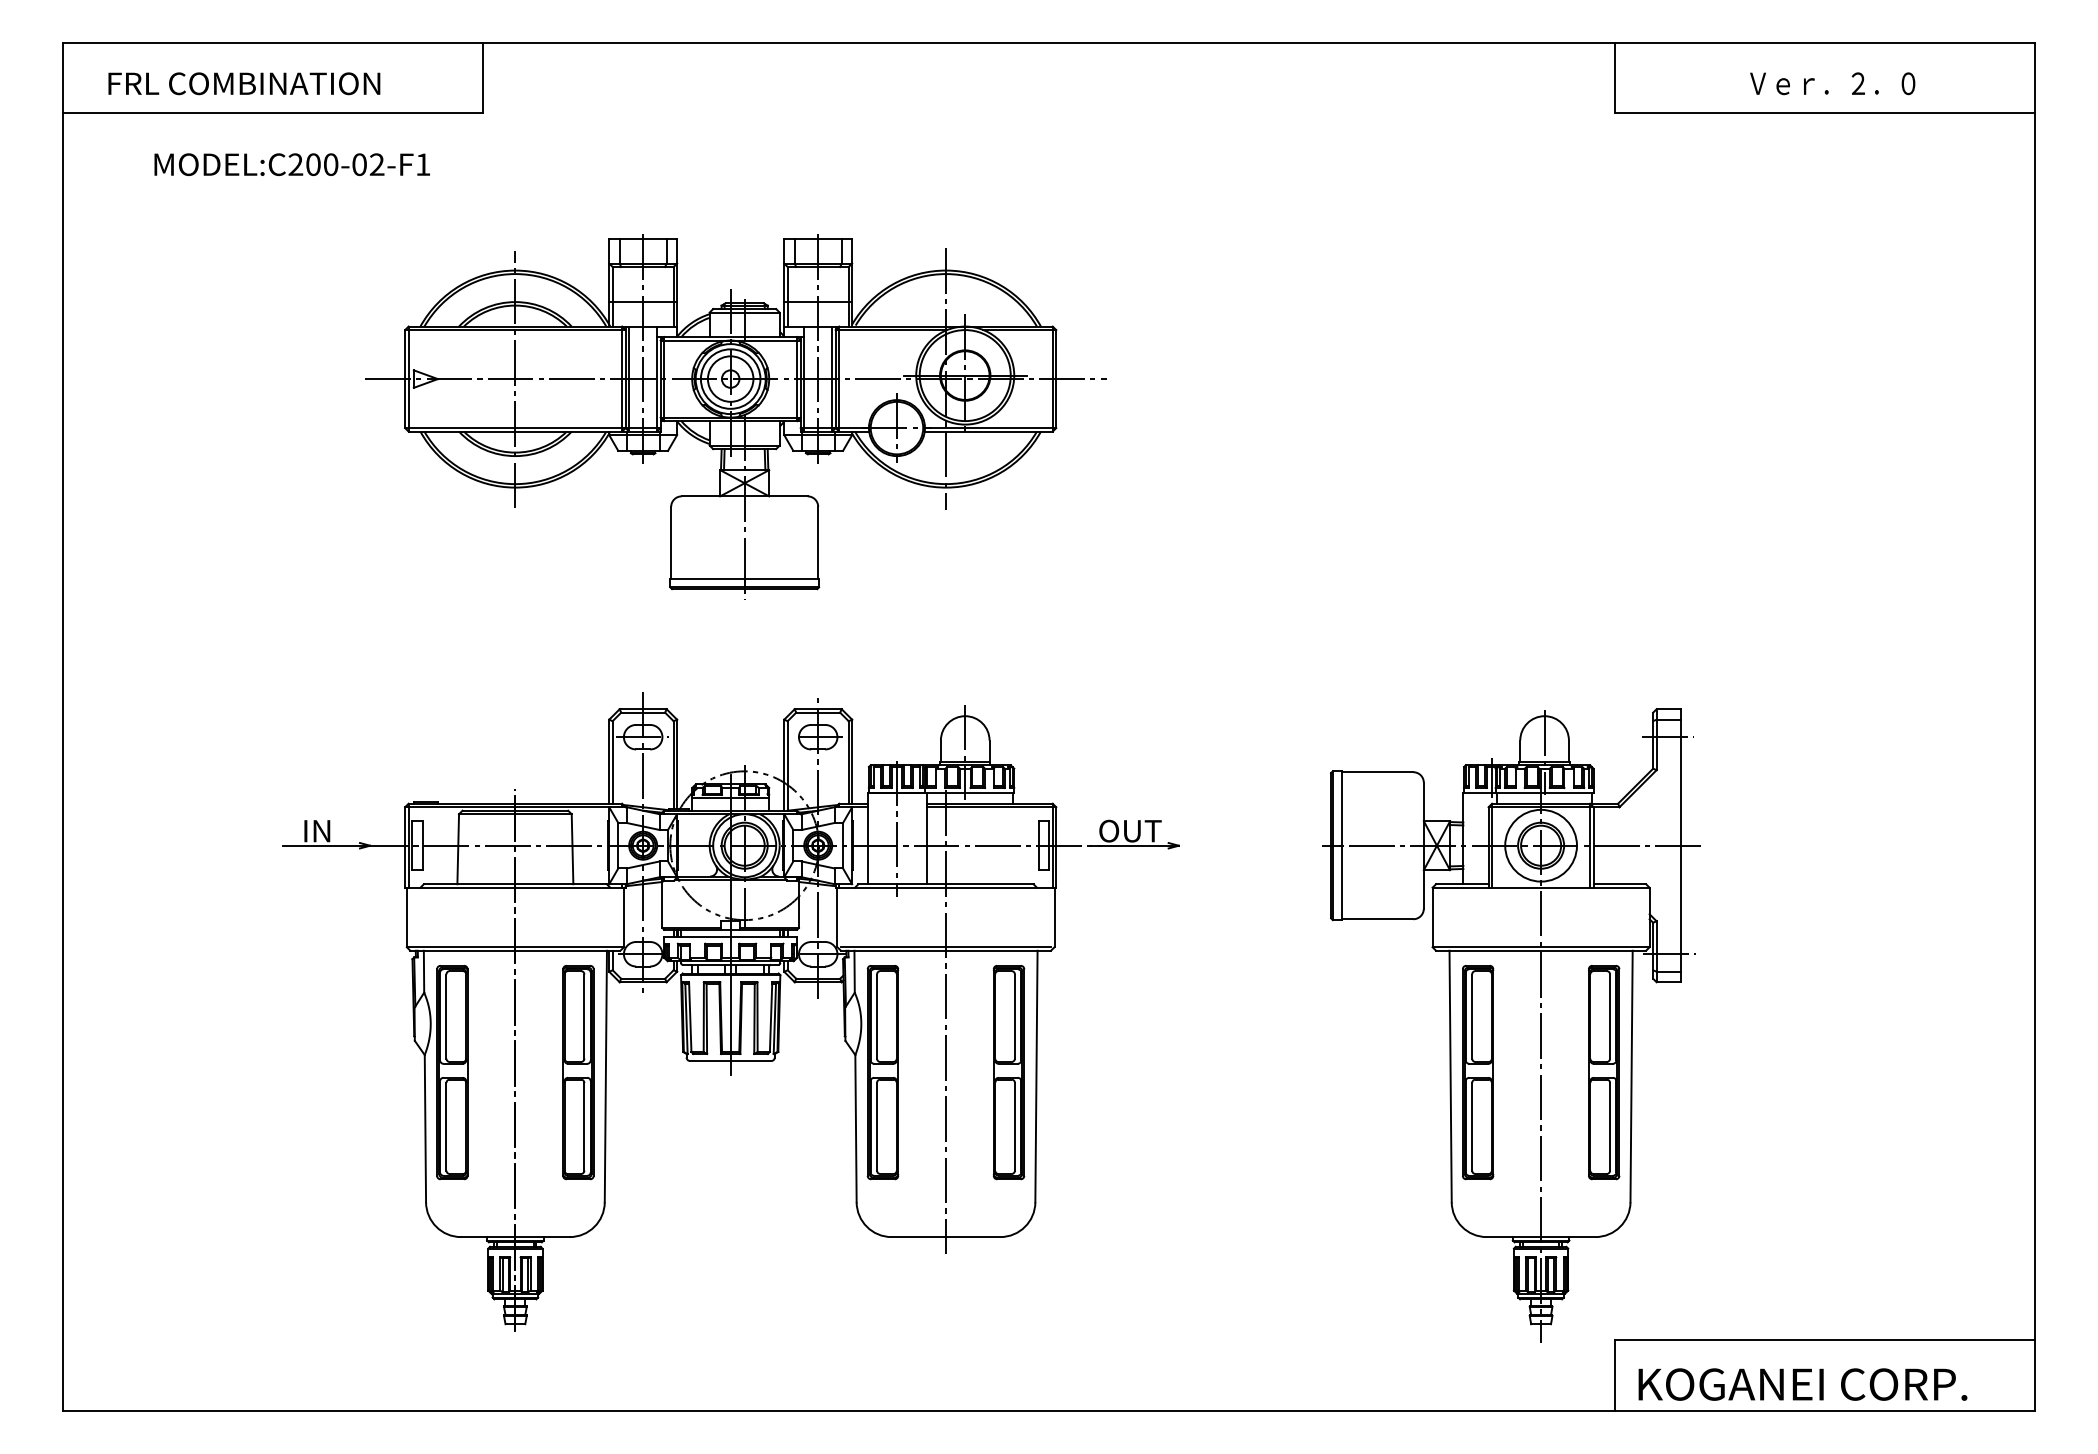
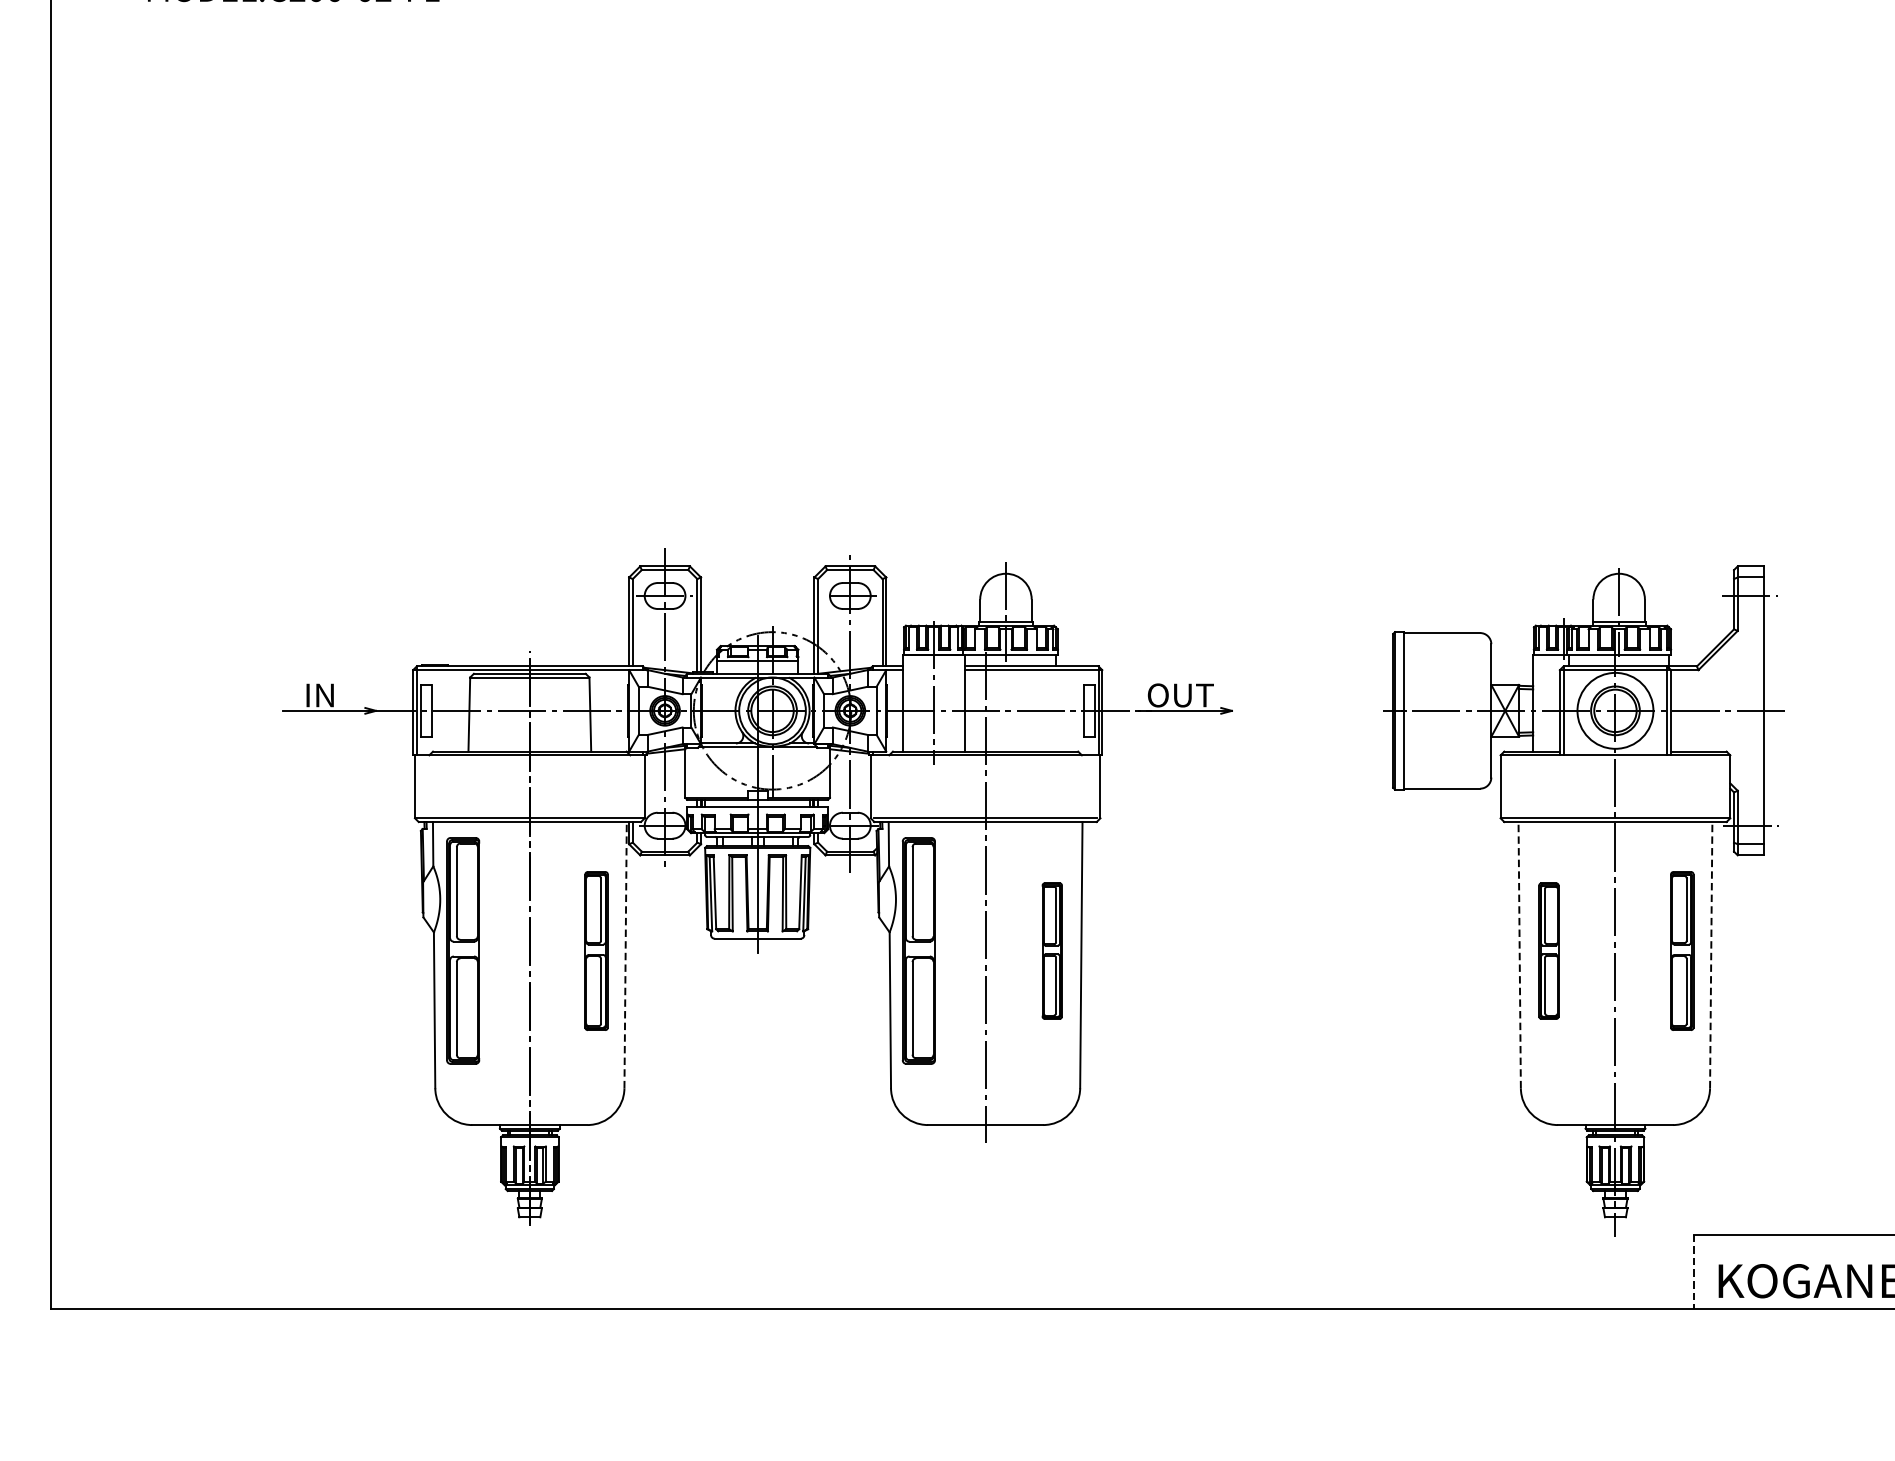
part: (735, 416) -> (762, 256), removed
part: (578, 1072) -> (596, 950), size x0.7
part: (1008, 1072) -> (1051, 950), size x0.6
part: (1478, 1072) -> (1549, 950), size x0.6
part: (1604, 1072) -> (1682, 950), size x0.7
line: (605, 1076) -> (625, 955), solid -> dashed
line: (1450, 1076) -> (1519, 955), solid -> dashed
line: (1631, 1076) -> (1711, 955), solid -> dashed
line: (1614, 1375) -> (1693, 1271), solid -> dashed

